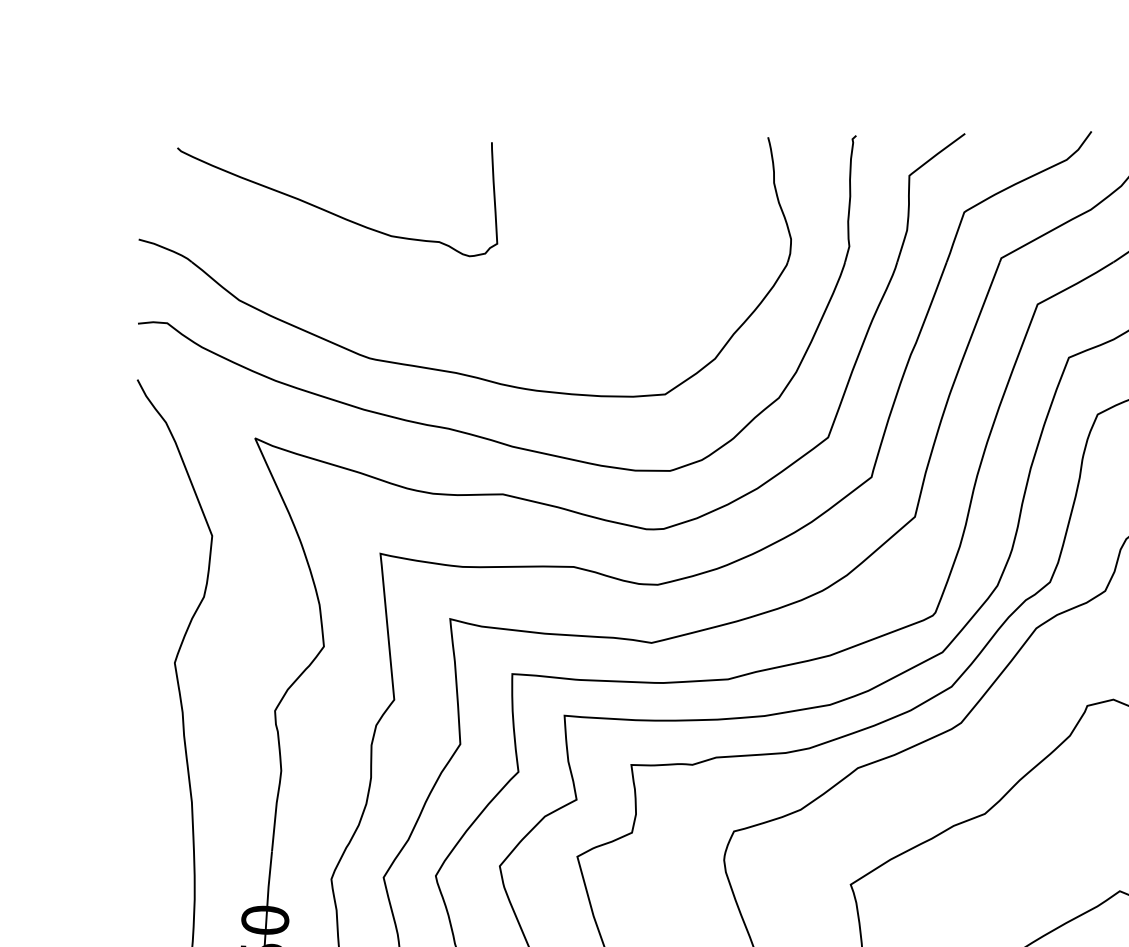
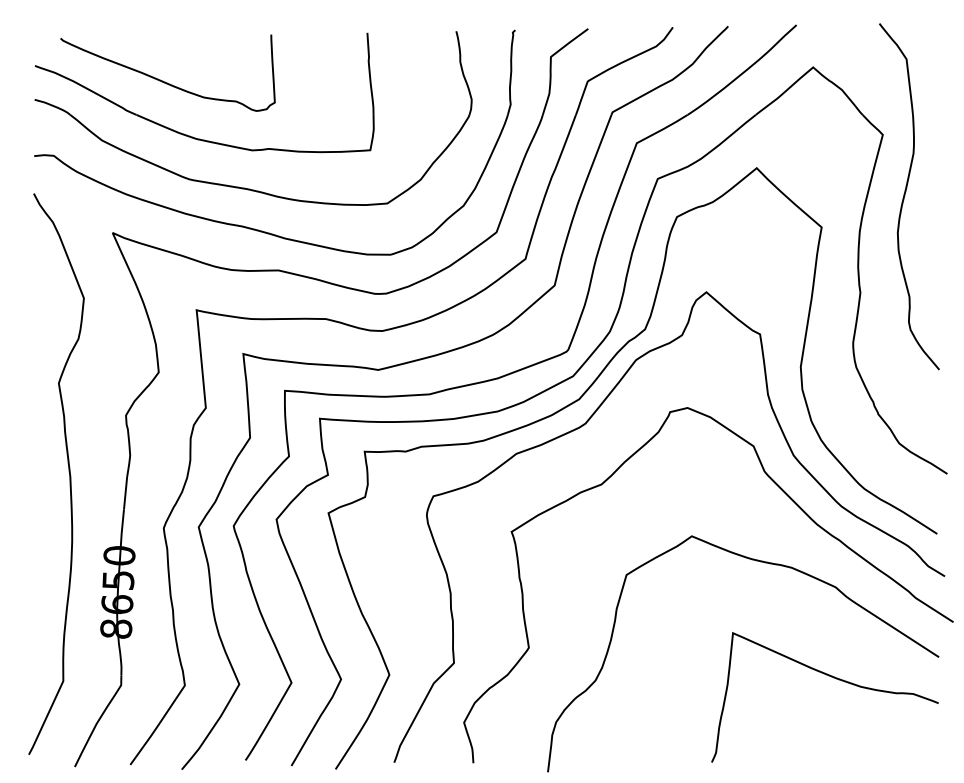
part: (366, 291) -> (187, 134), added

